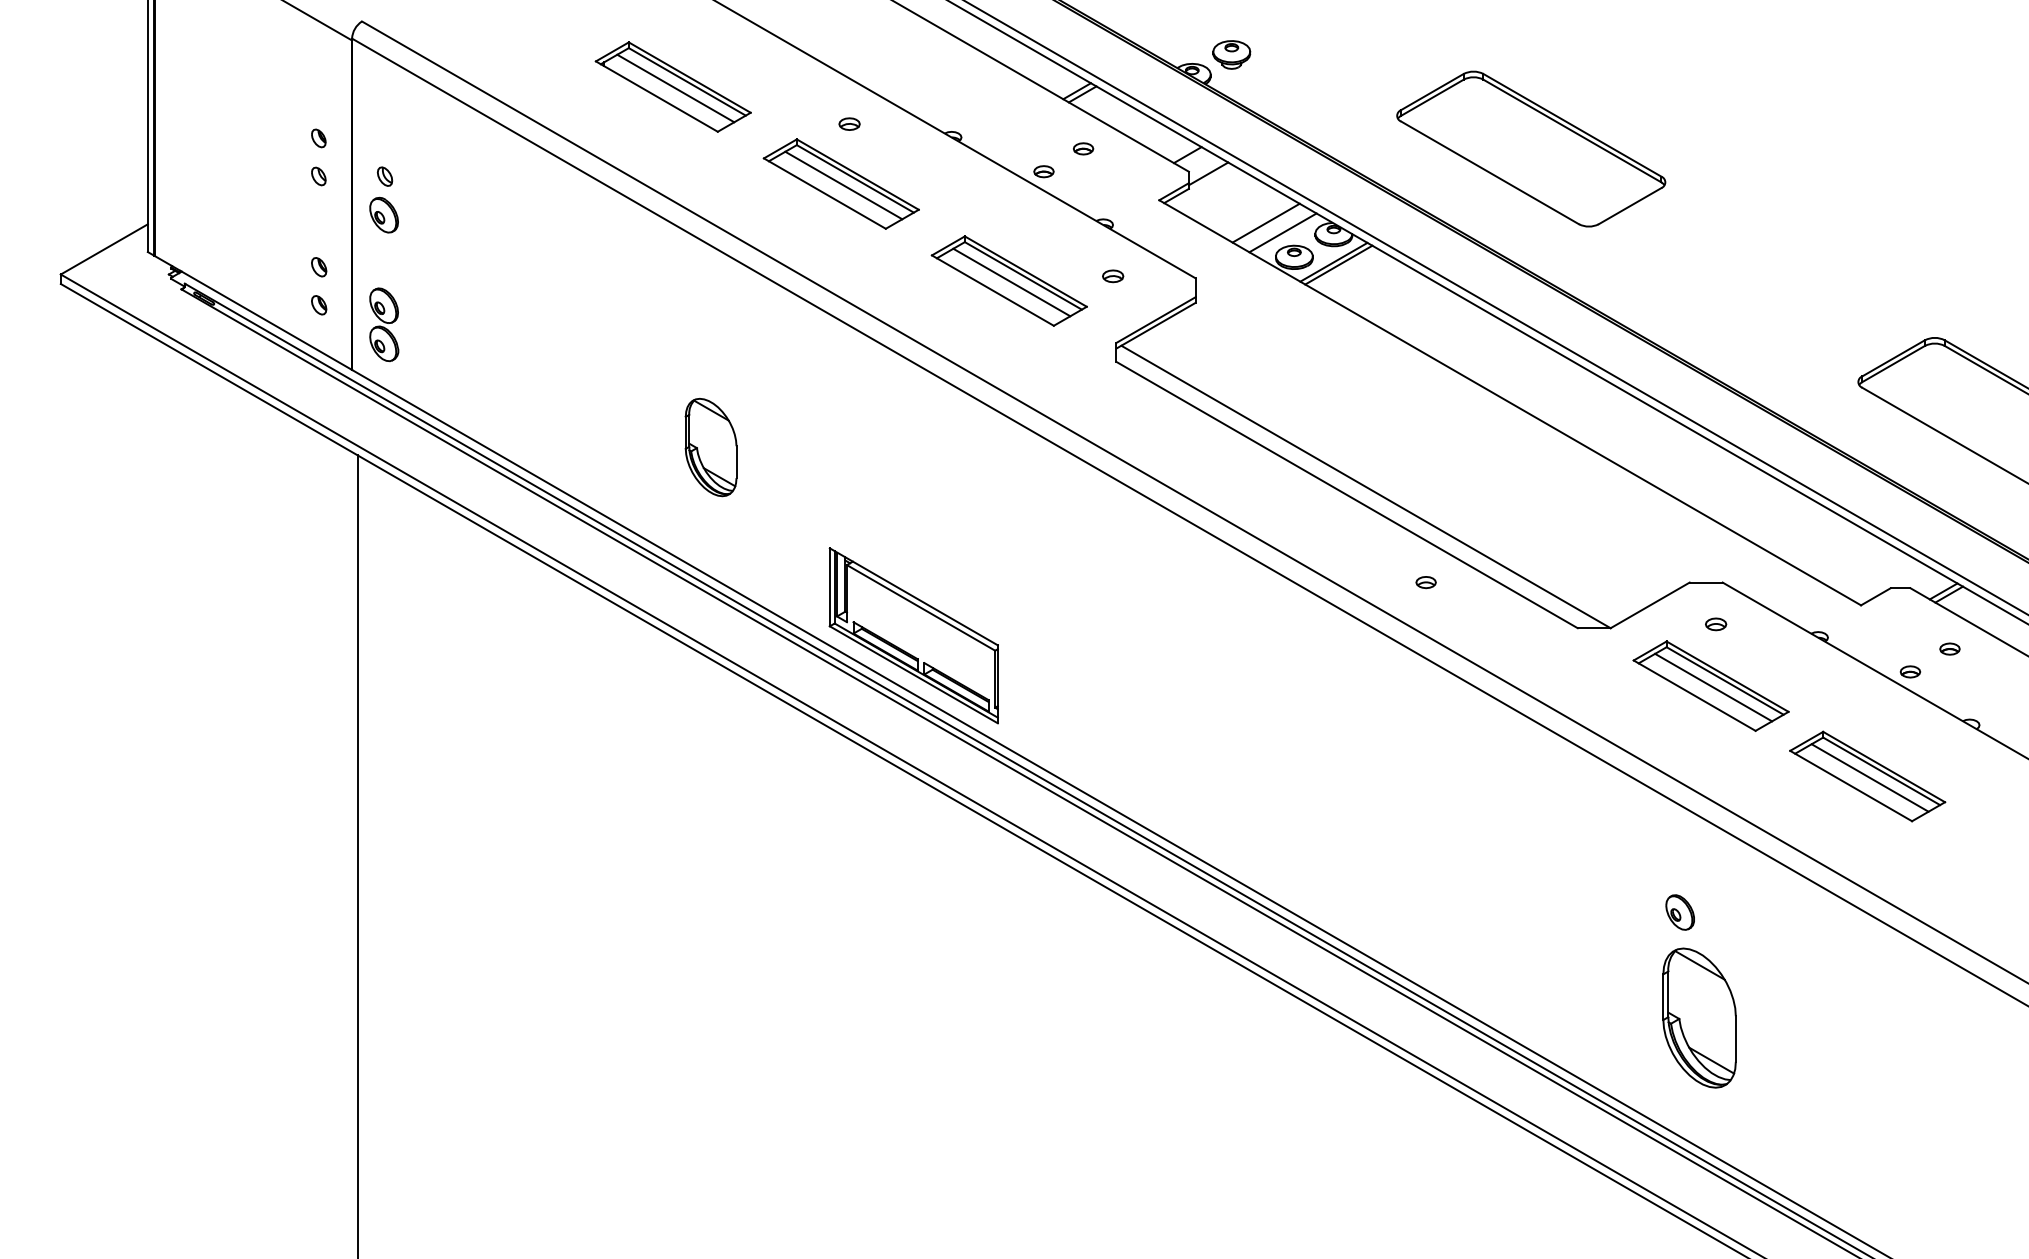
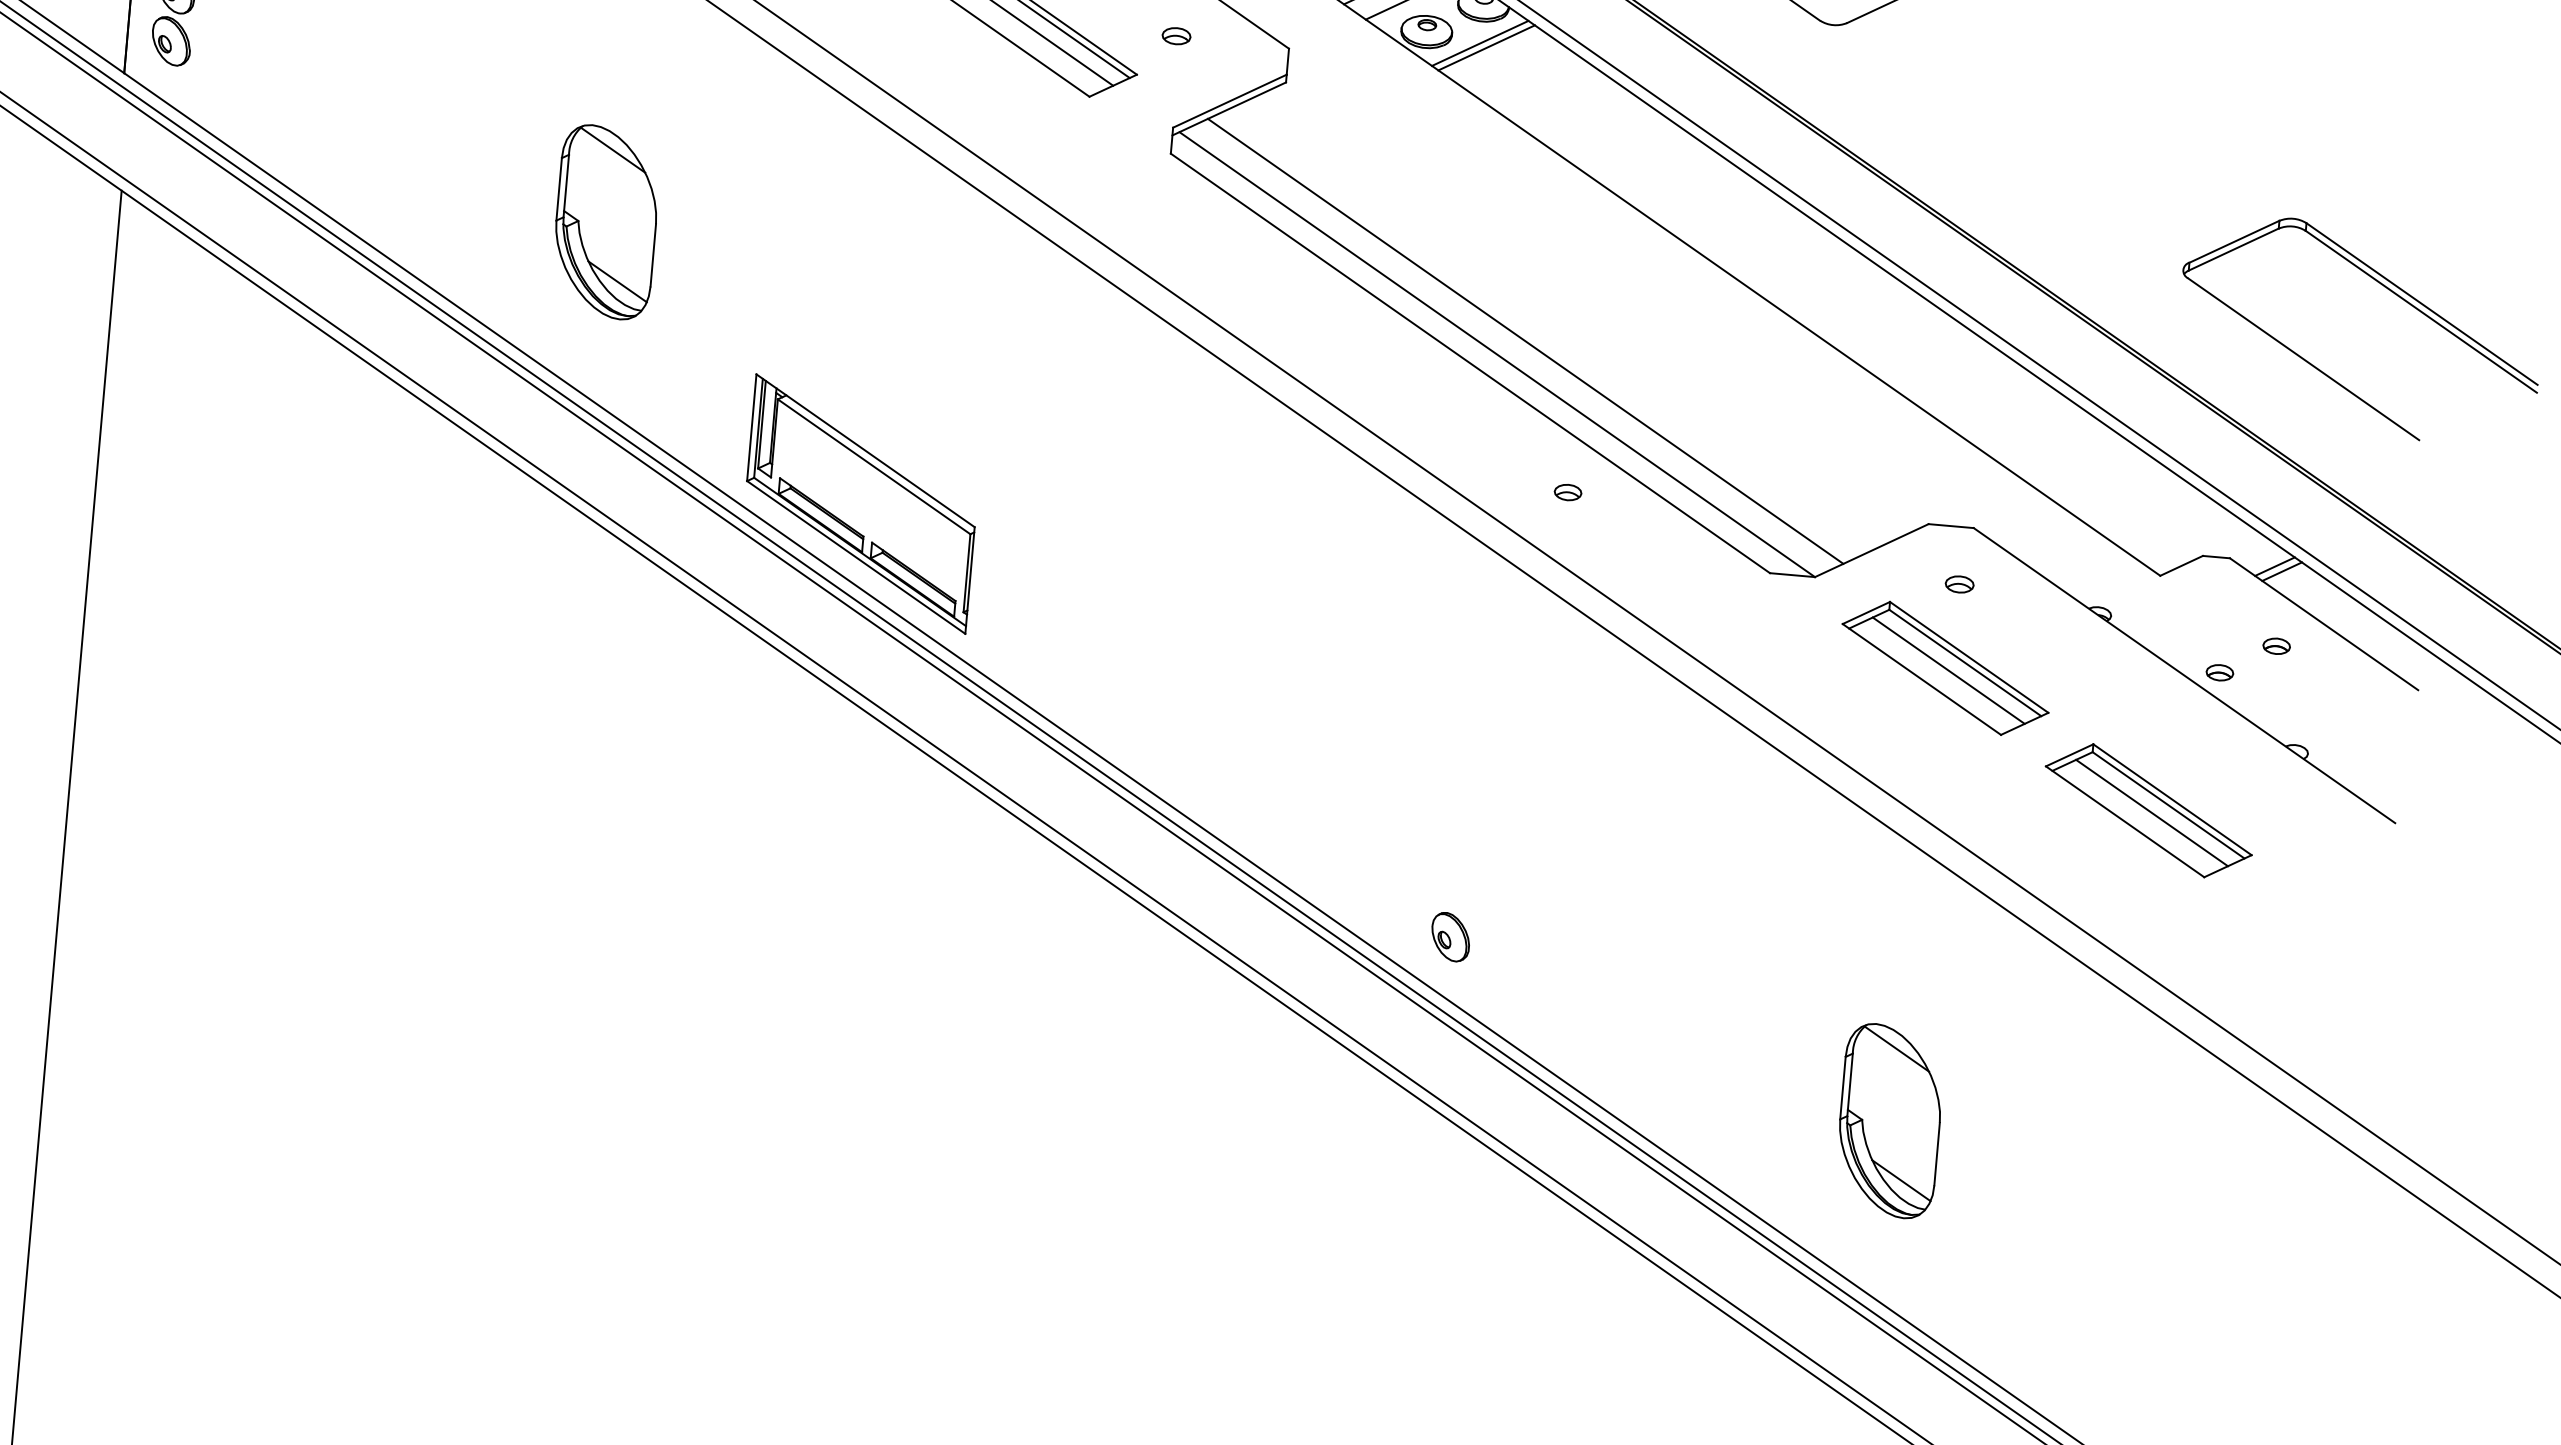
part: (710, 447) -> (605, 222), size x1.43
line: (1385, 475) -> (1525, 341), added
part: (1679, 912) -> (1449, 937), moved

